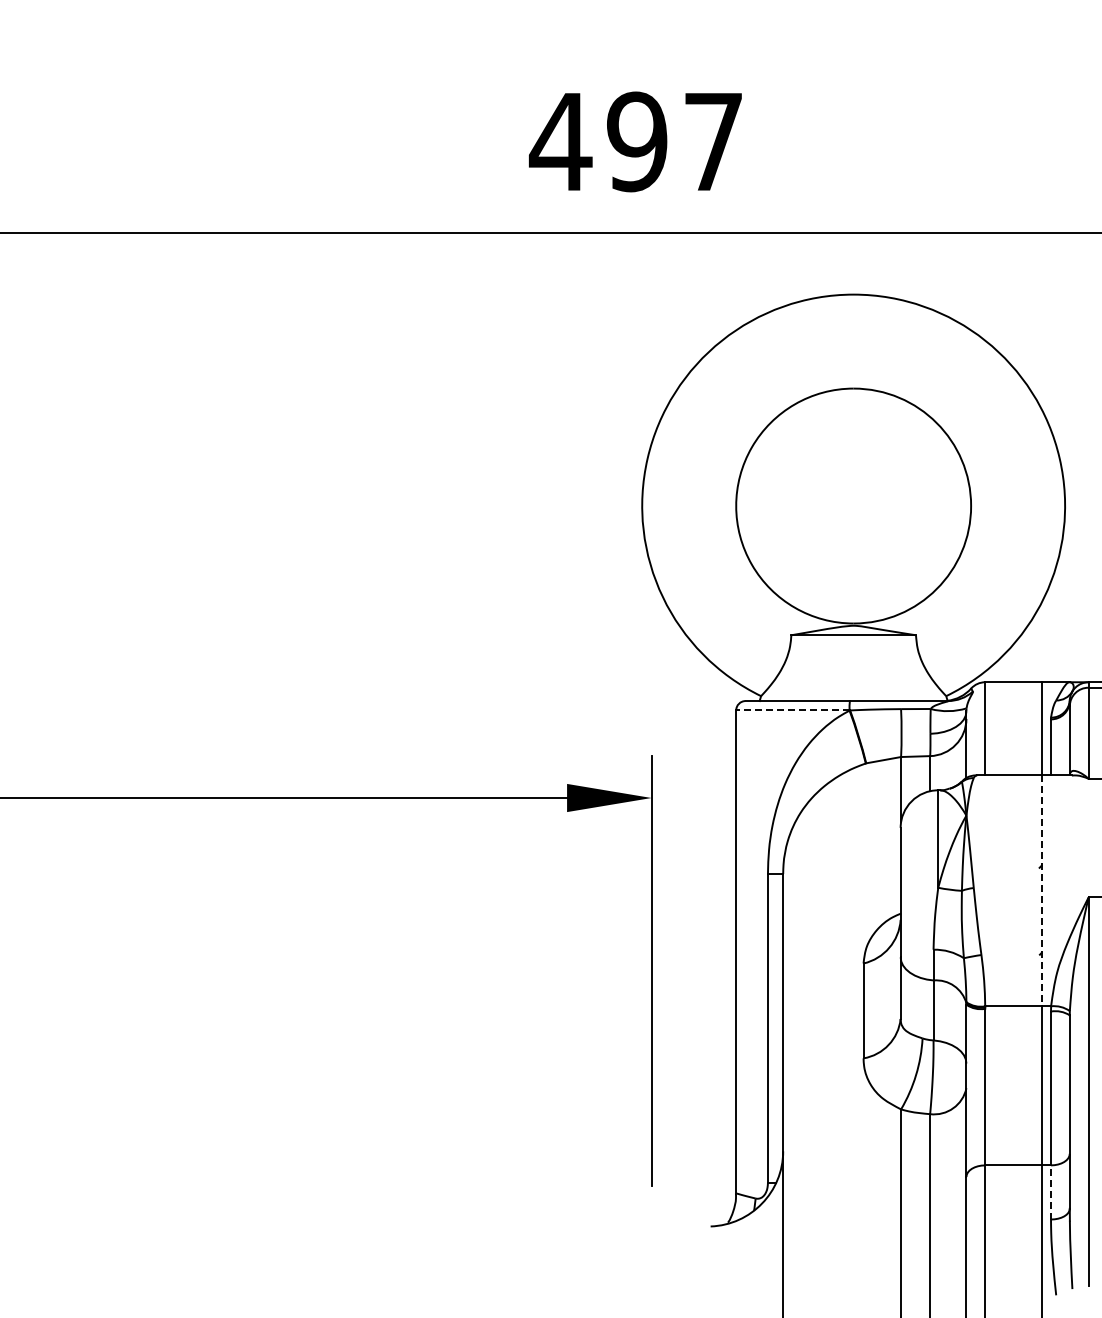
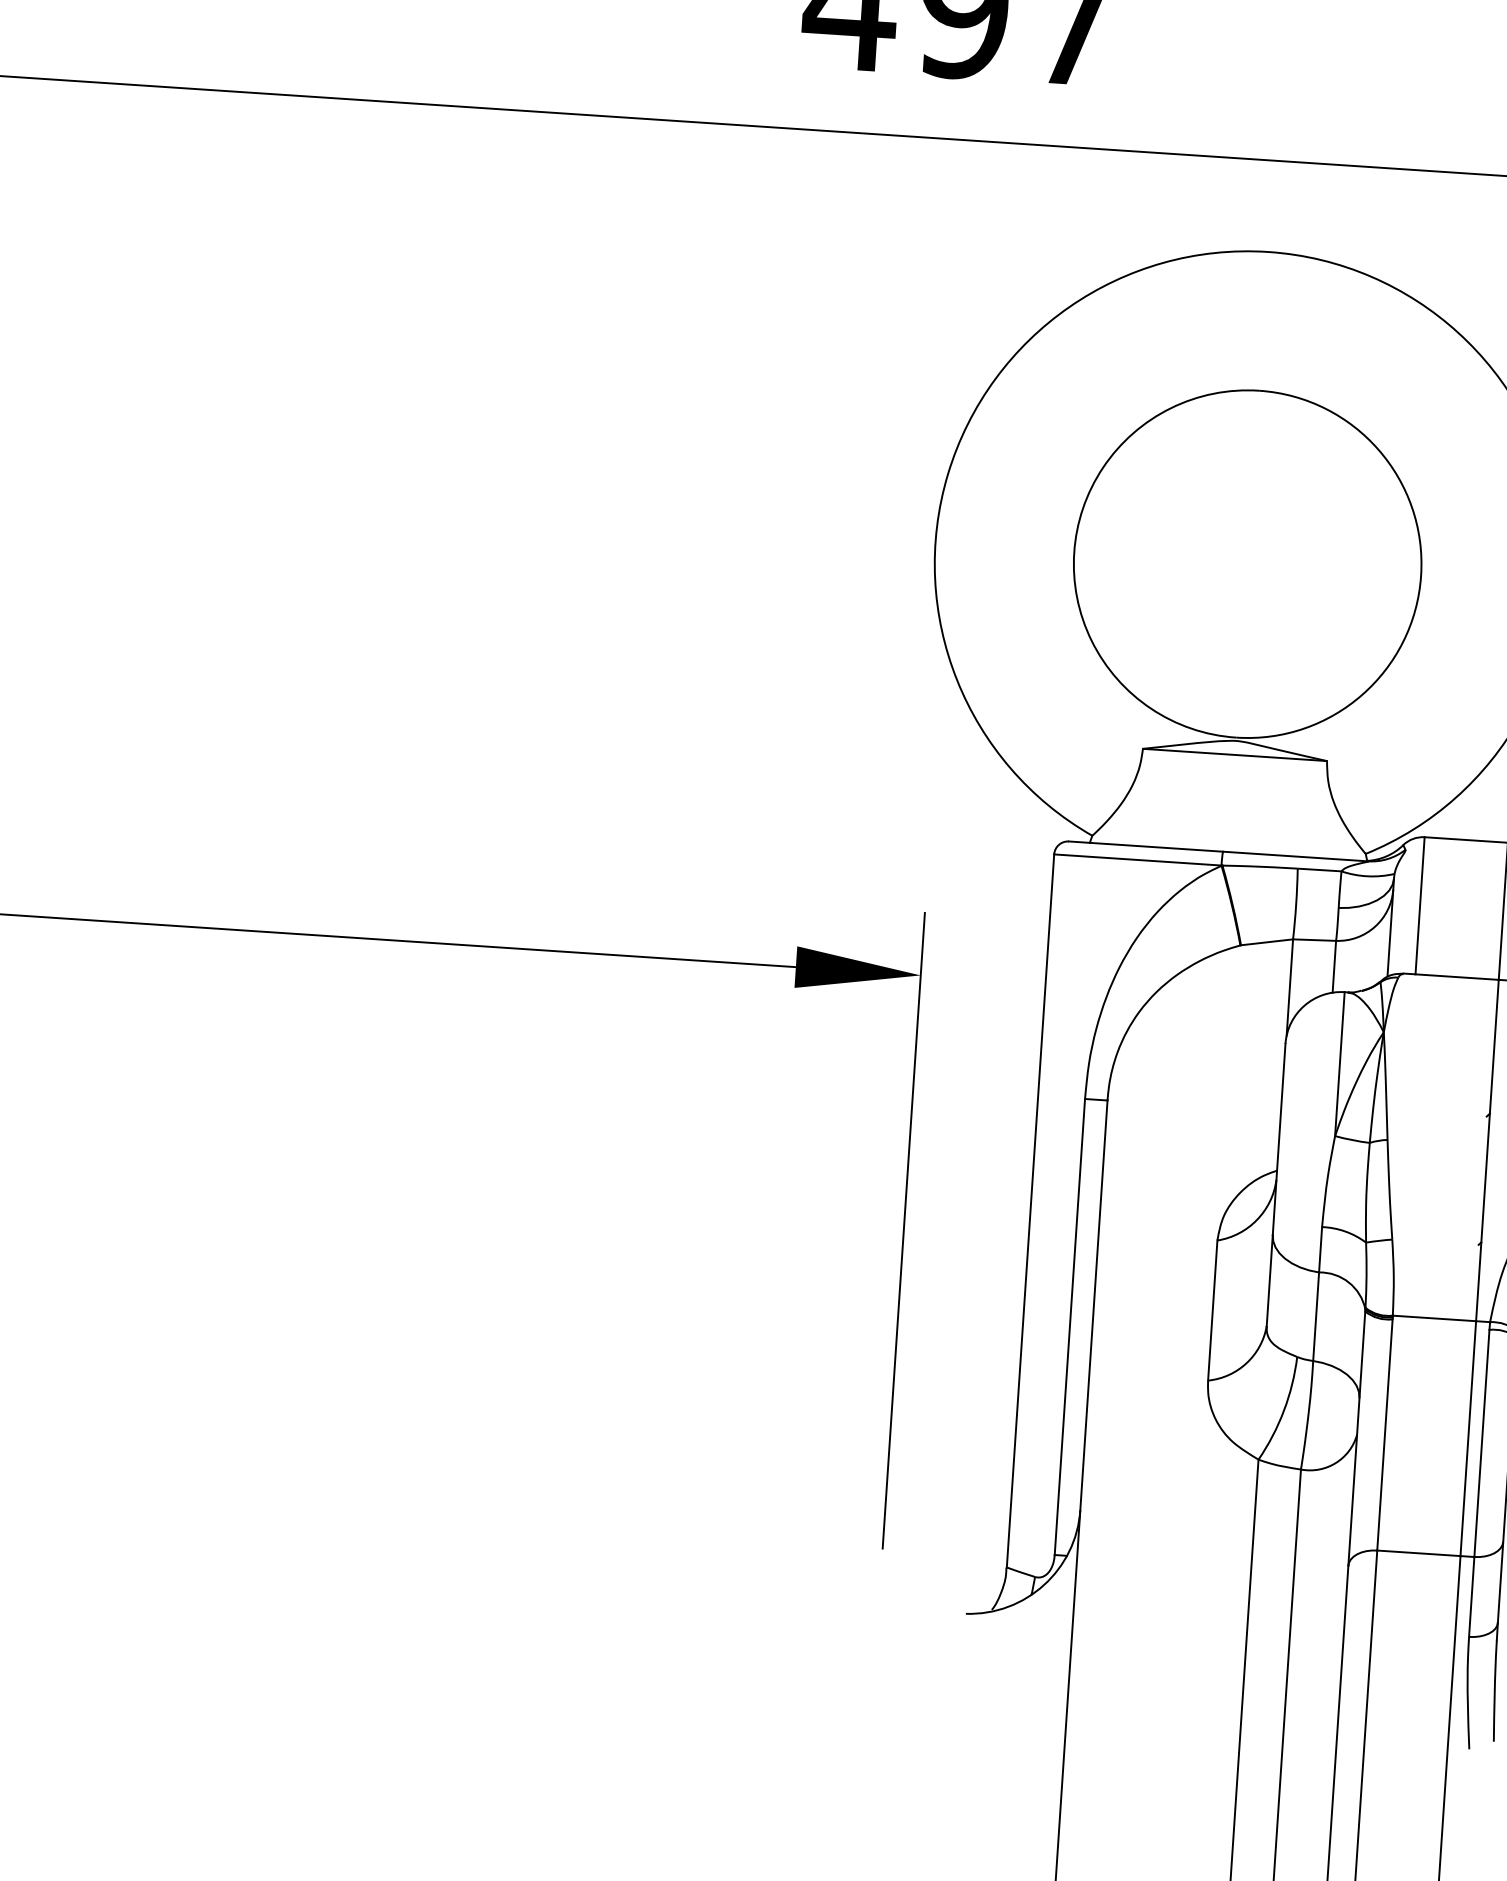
line: (792, 710) -> (1137, 860), dashed -> solid
line: (1041, 890) -> (1487, 1150), dashed -> solid
line: (1051, 1191) -> (1472, 1595), dashed -> solid

